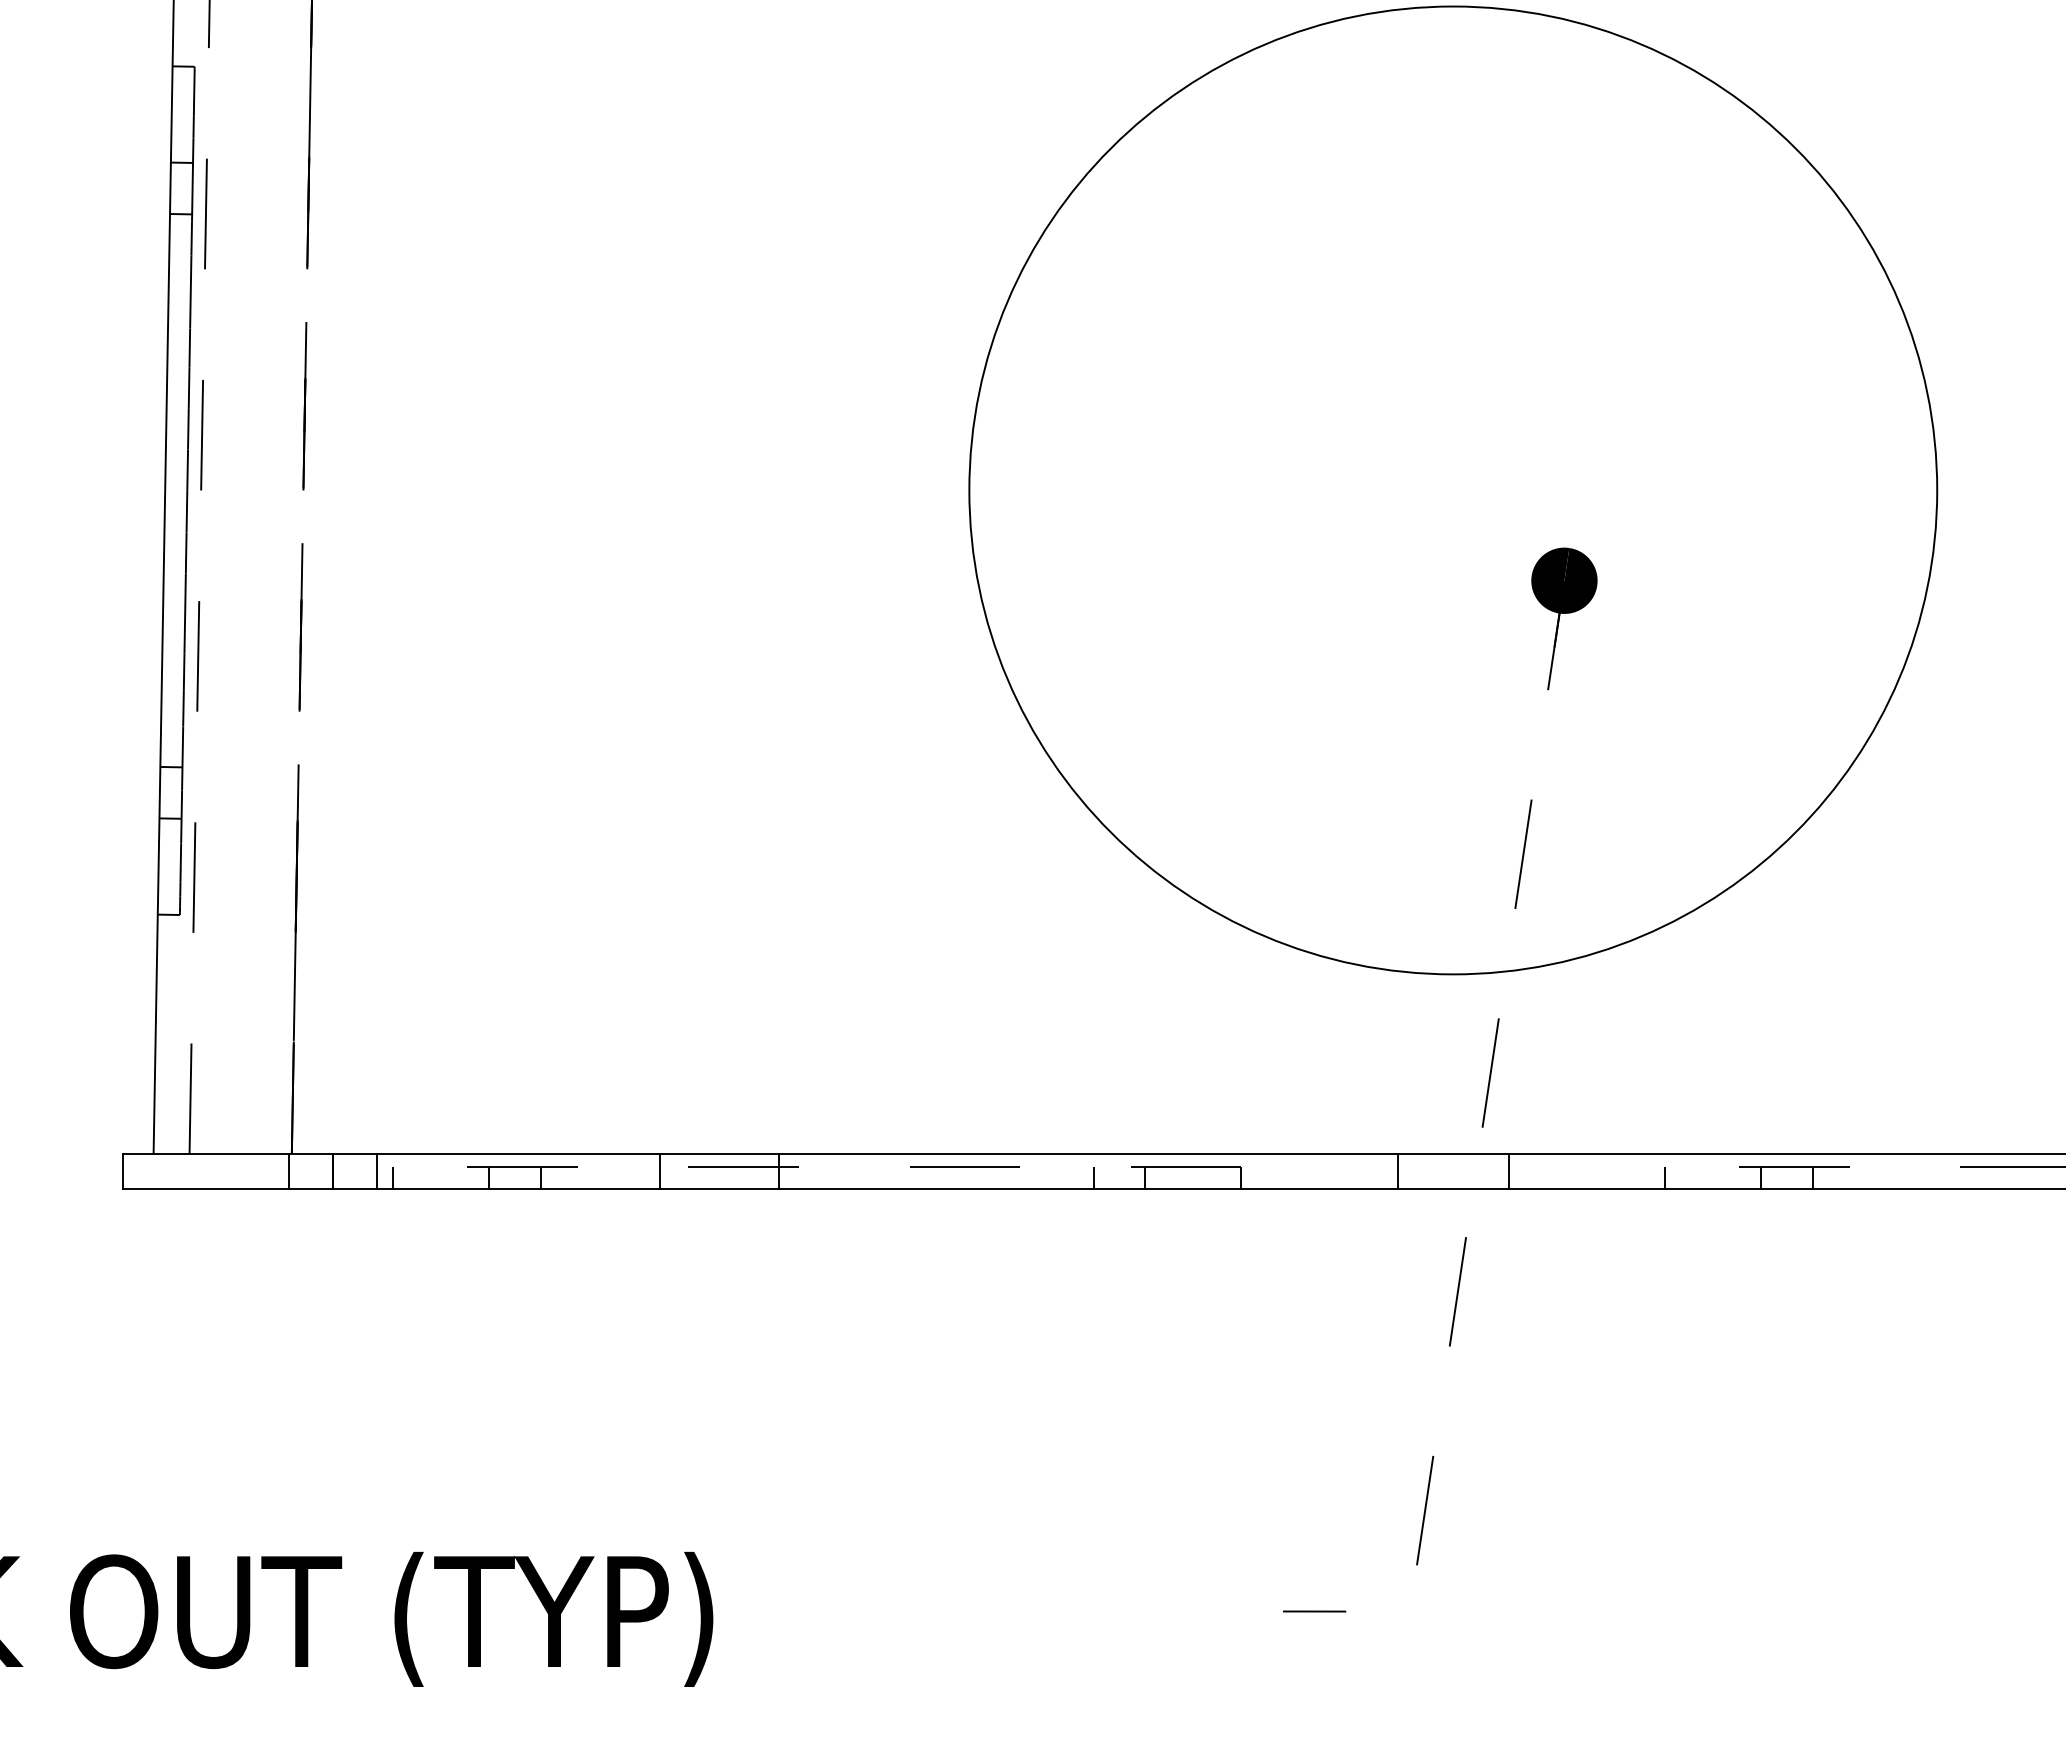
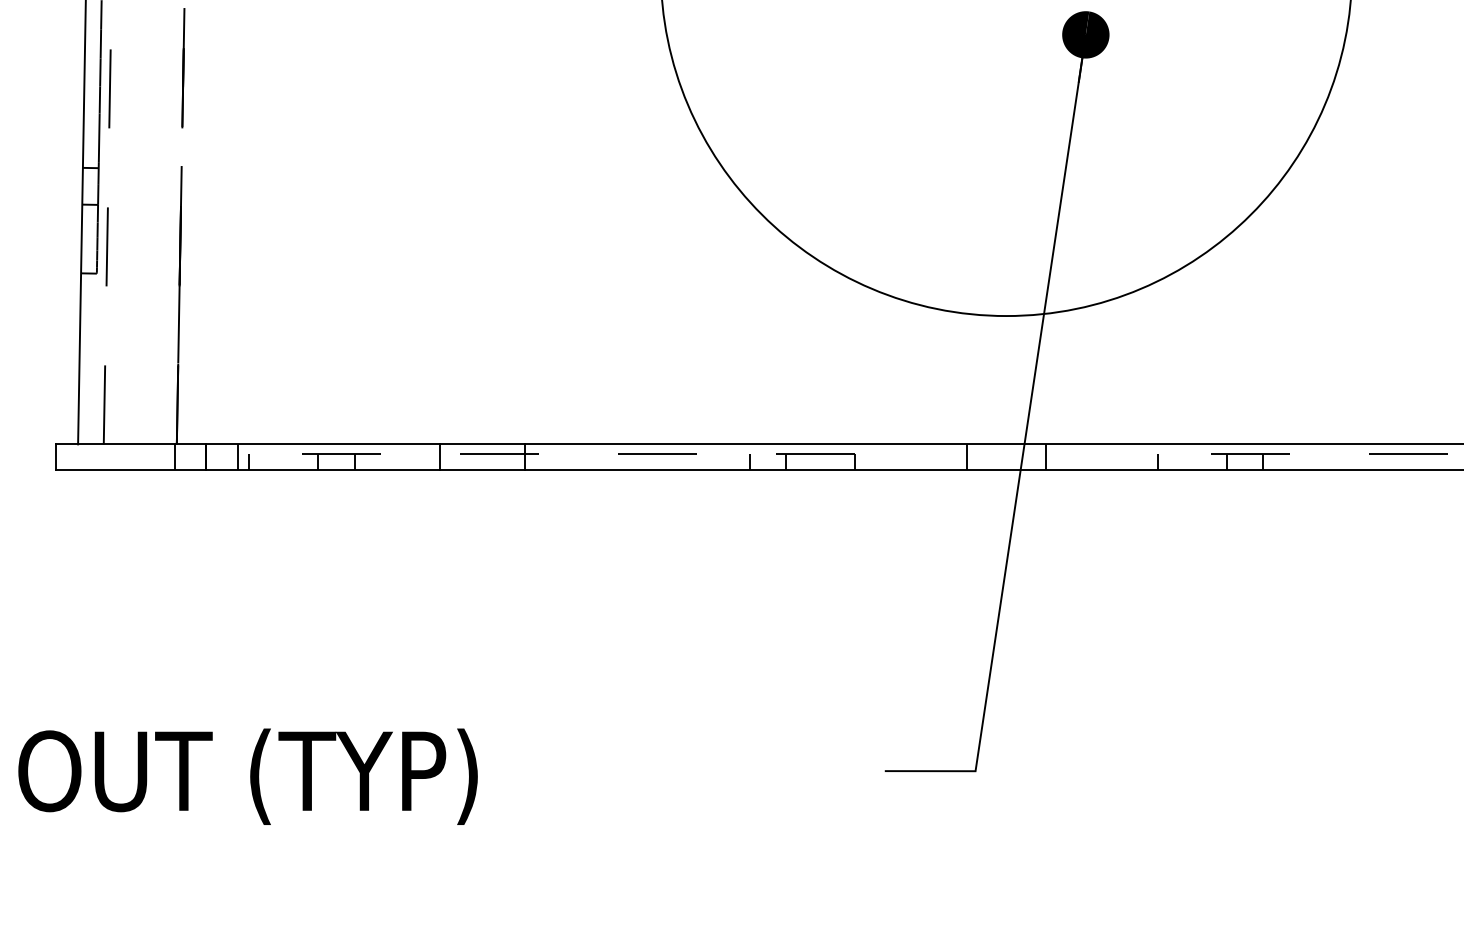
line: (1477, 1159) -> (1023, 448), dashed -> solid

